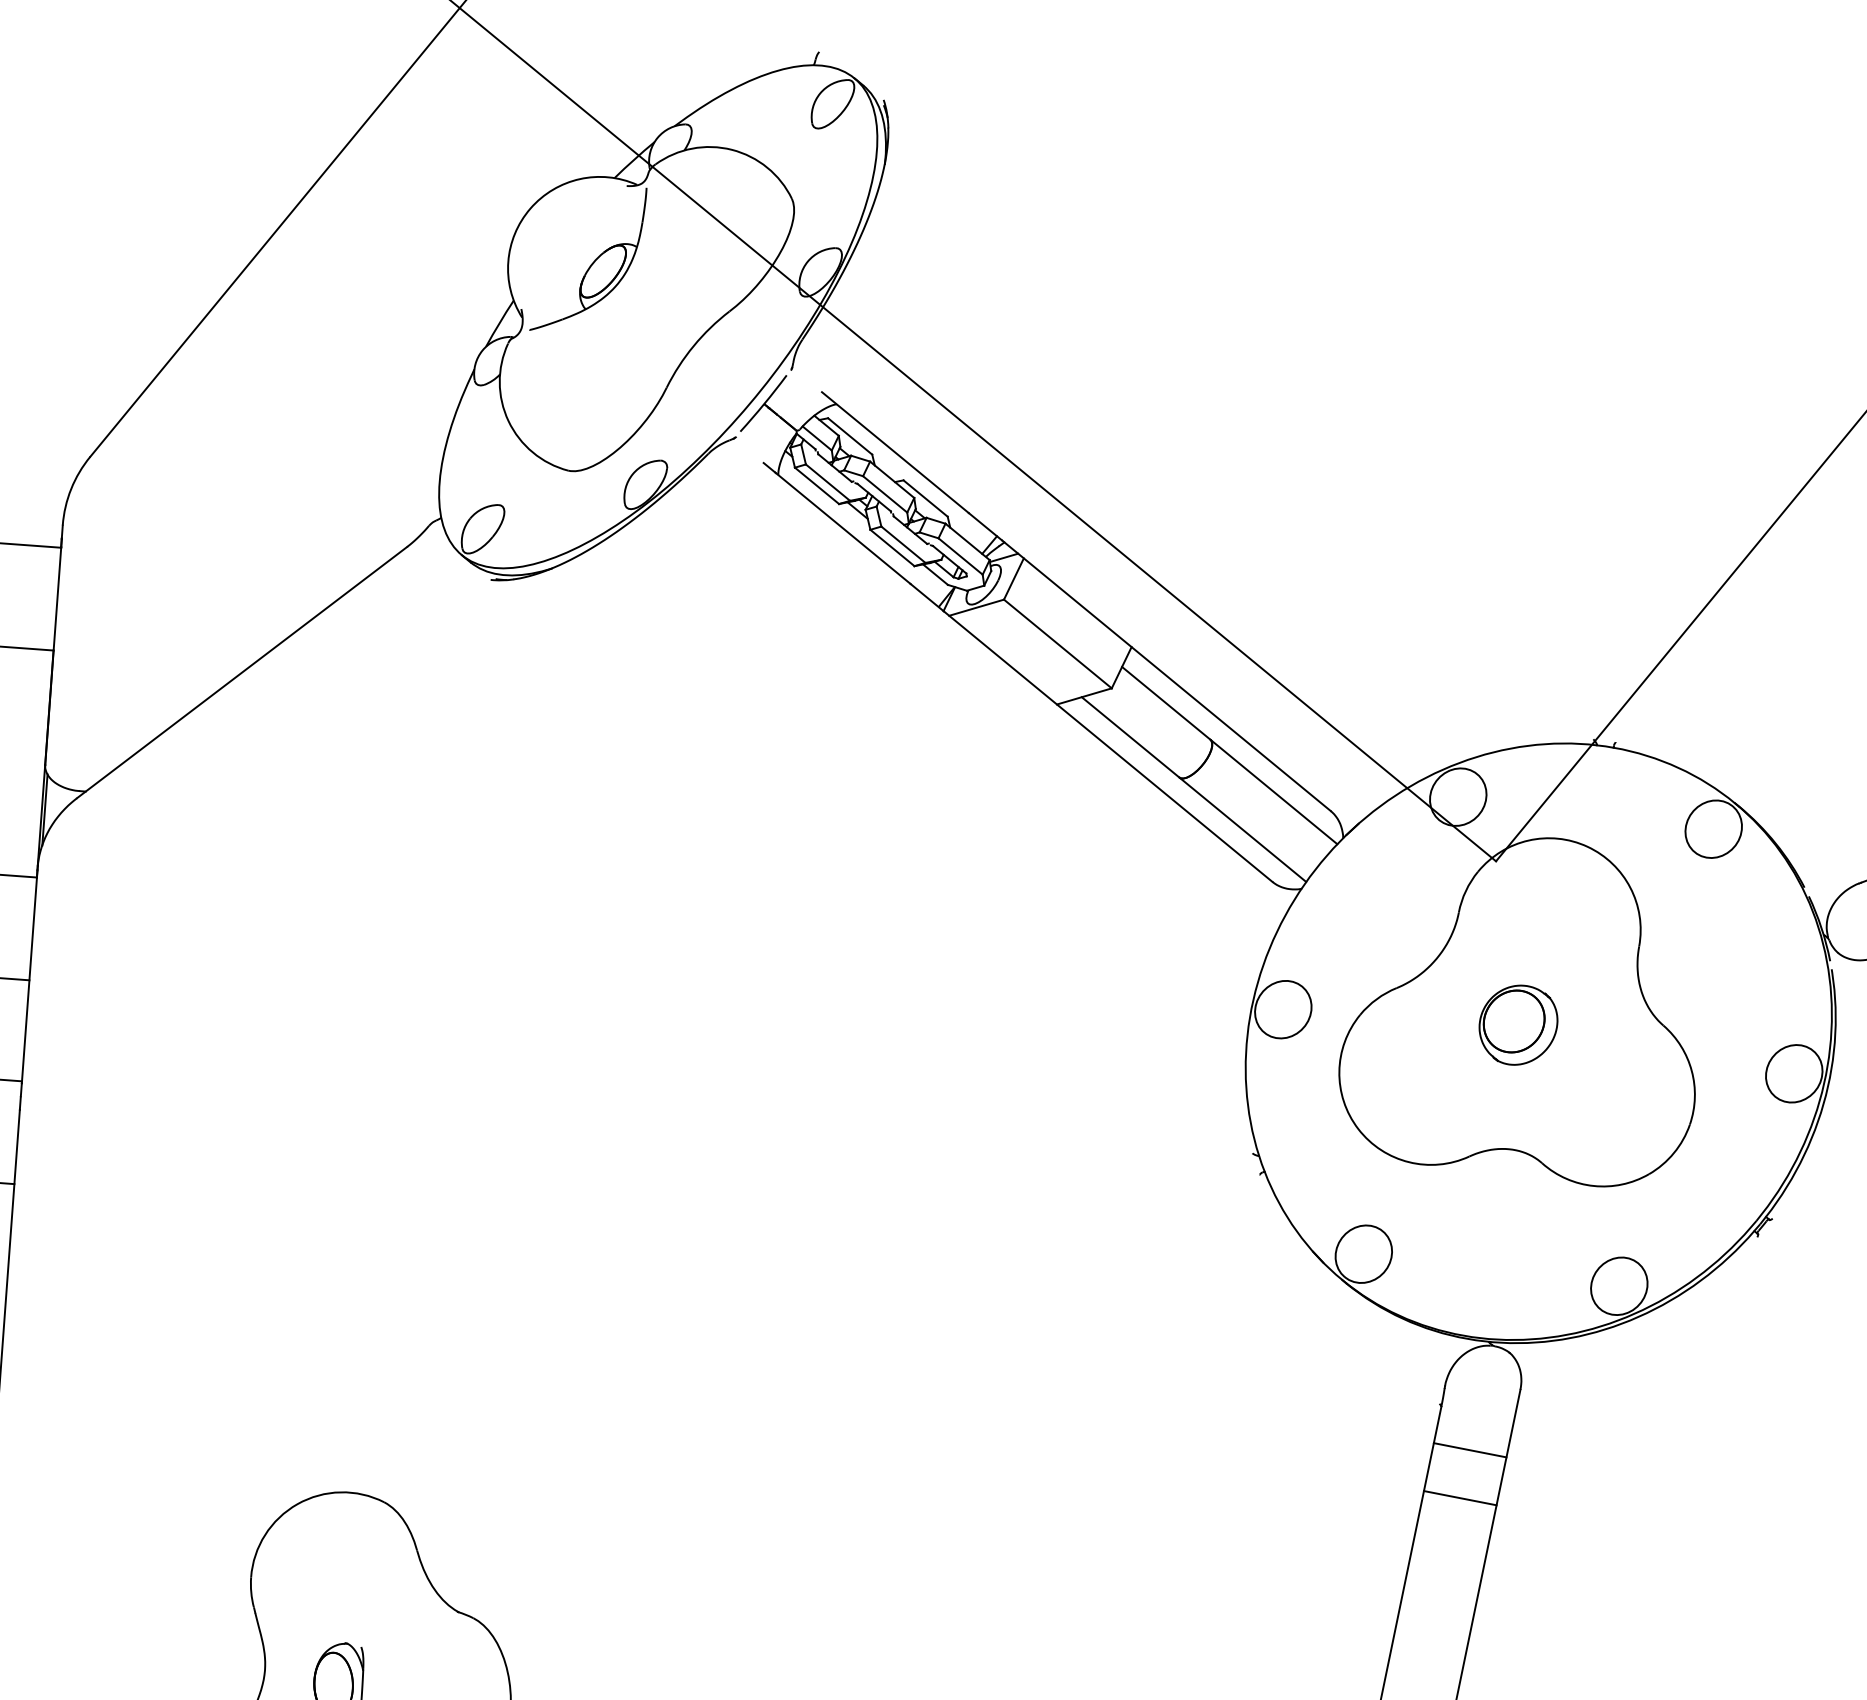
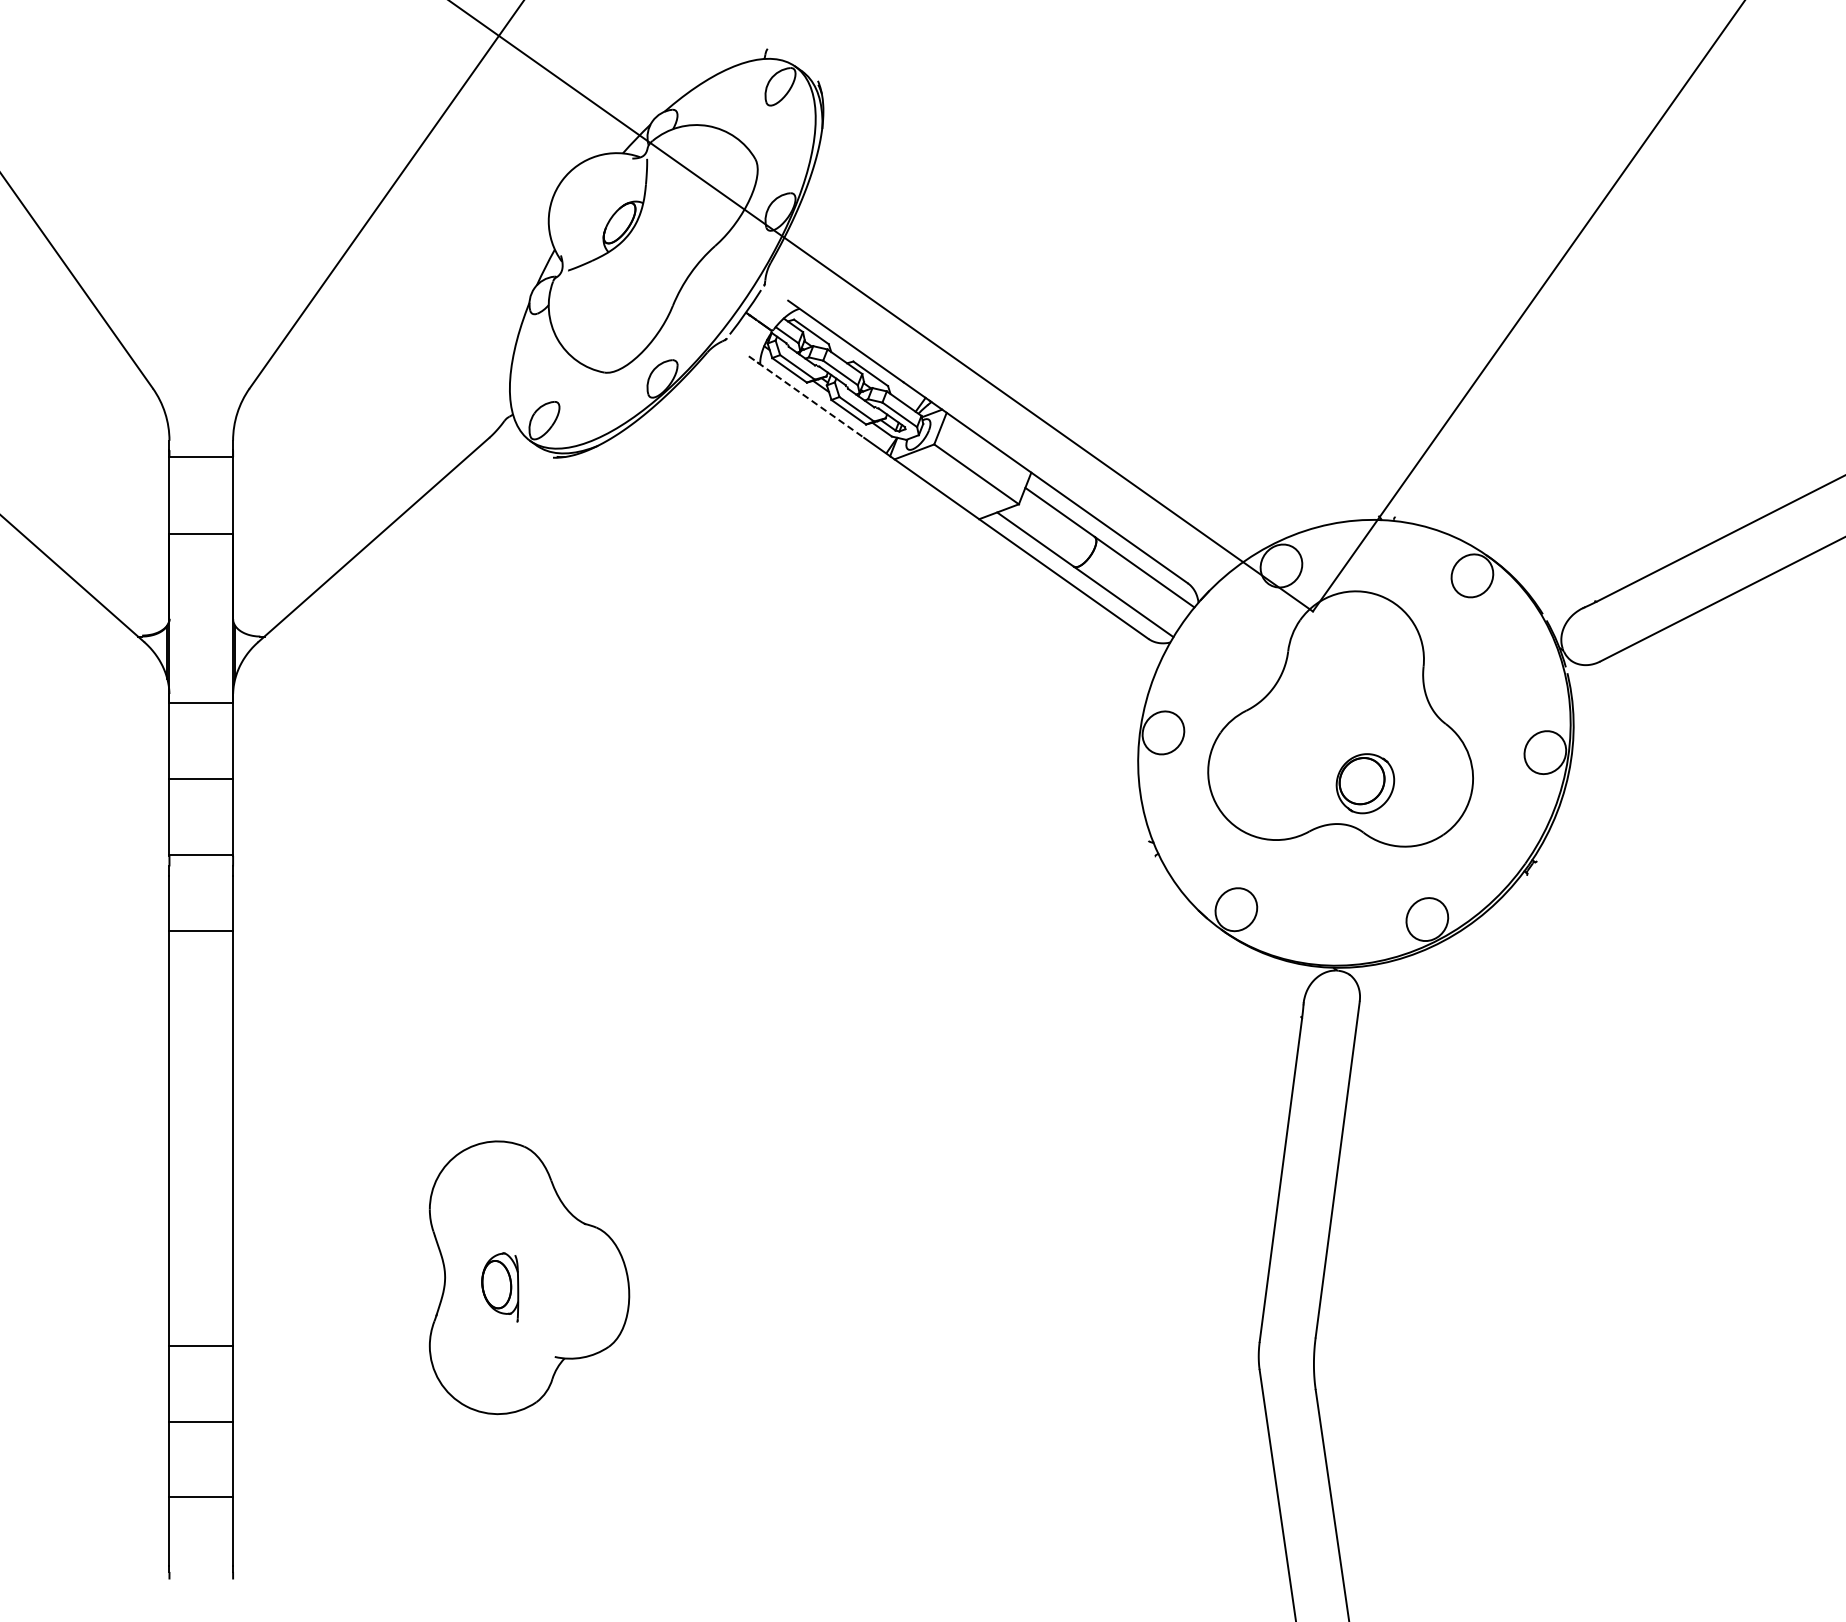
line: (837, 524) -> (806, 397), solid -> dashed
part: (1518, 1024) -> (1365, 783), moved
line: (1469, 1449) -> (1325, 1048), removed
line: (1459, 1497) -> (1320, 1084), removed

